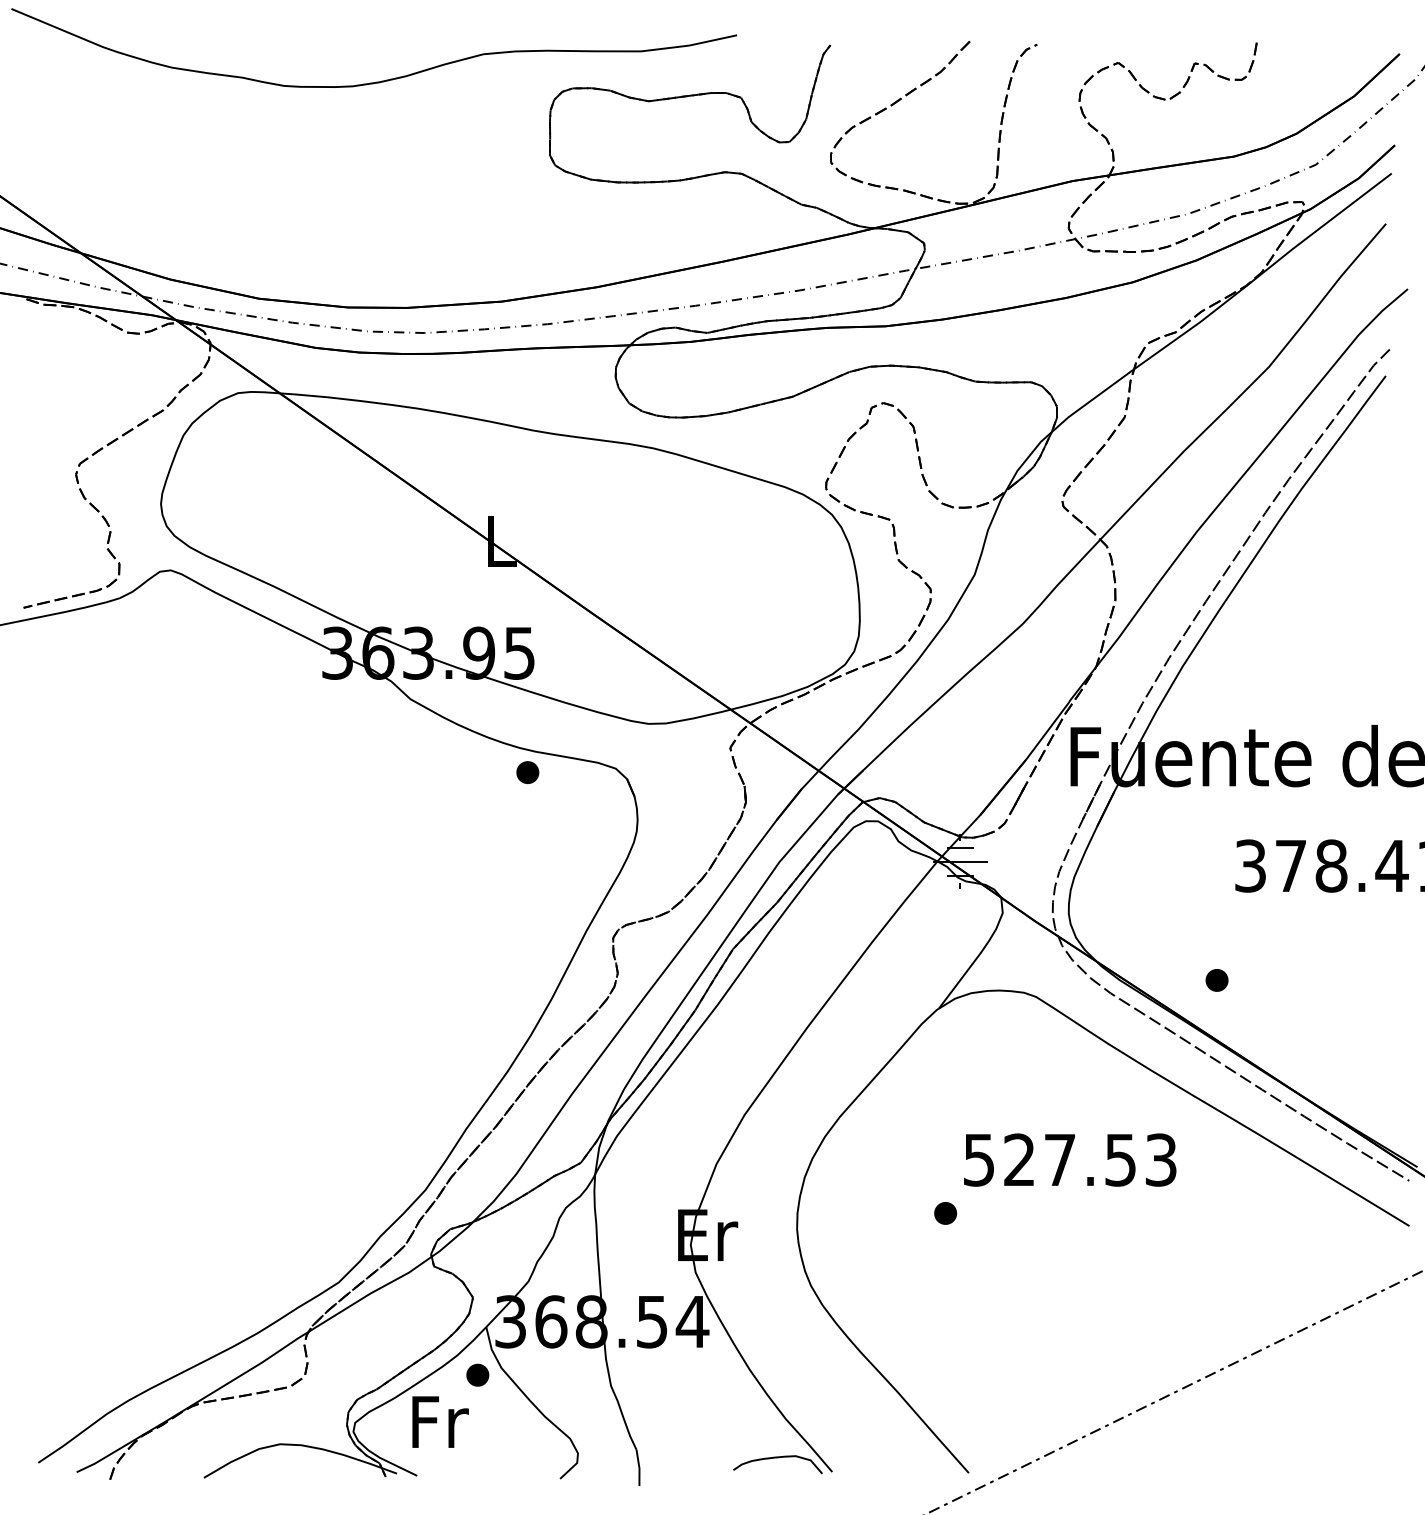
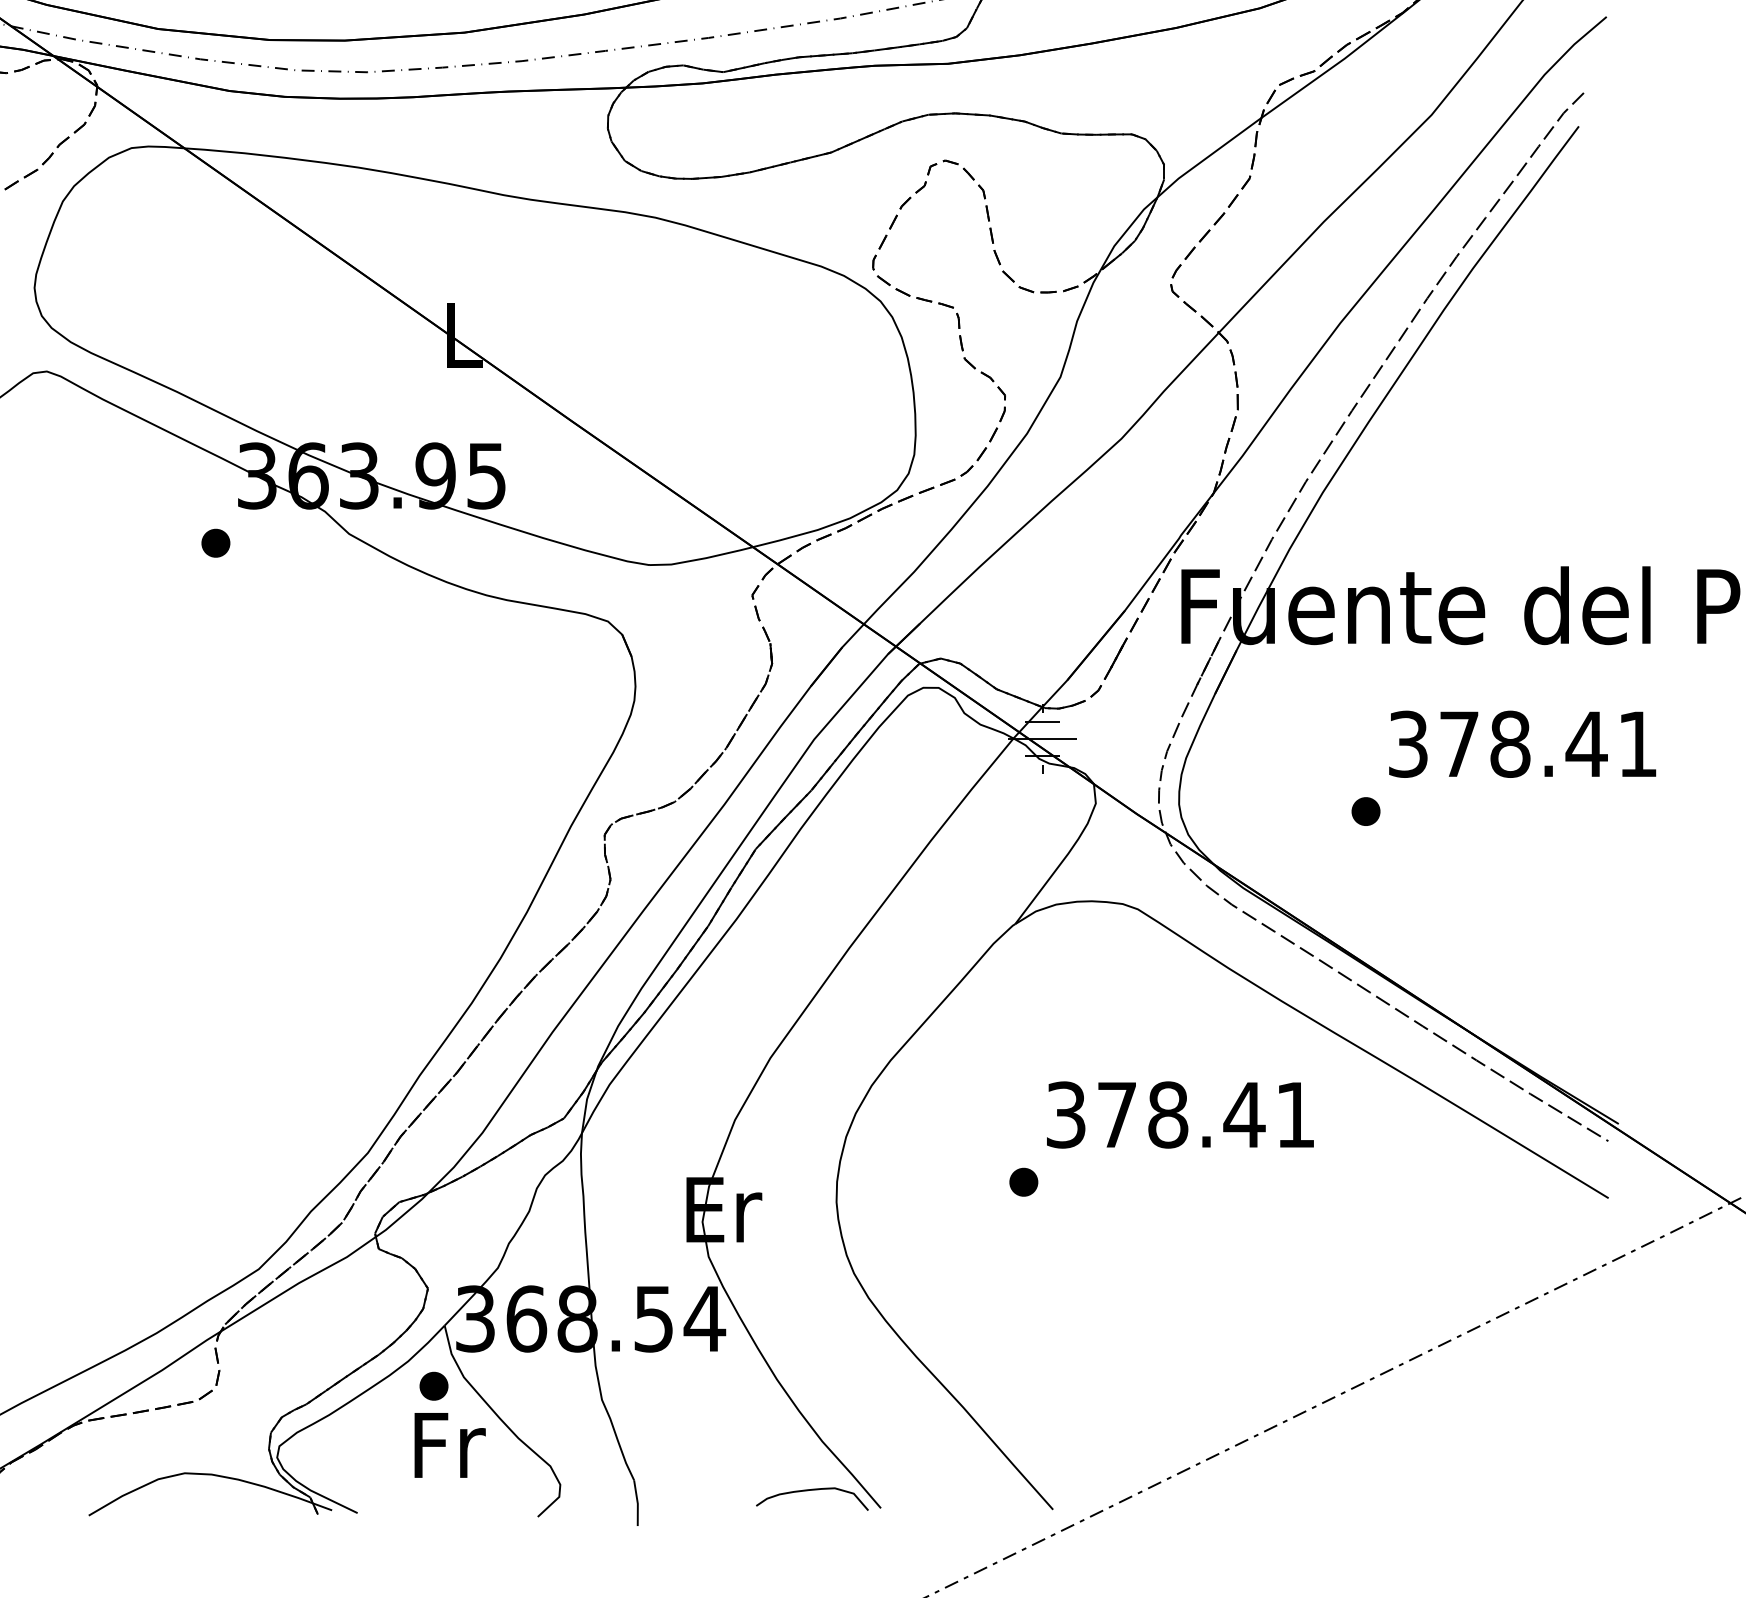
part: (527, 772) -> (215, 543), moved
part: (1216, 980) -> (1365, 811), moved
text: (1070, 1159) -> (1181, 1114), 527.53 -> 378.41
text: (440, 1421) -> (450, 1444), moved

